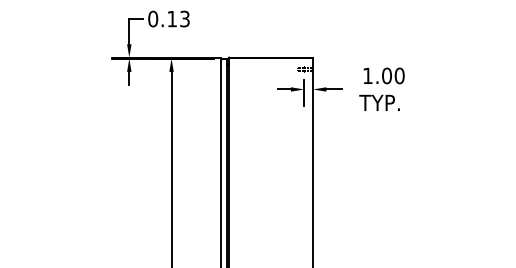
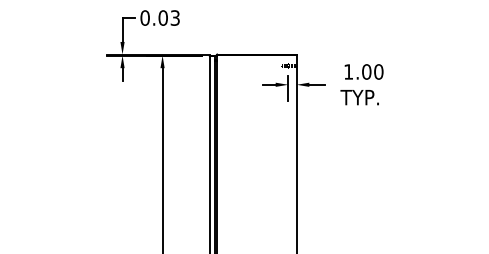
text: (171, 18) -> (162, 17), 0.13 -> 0.03

